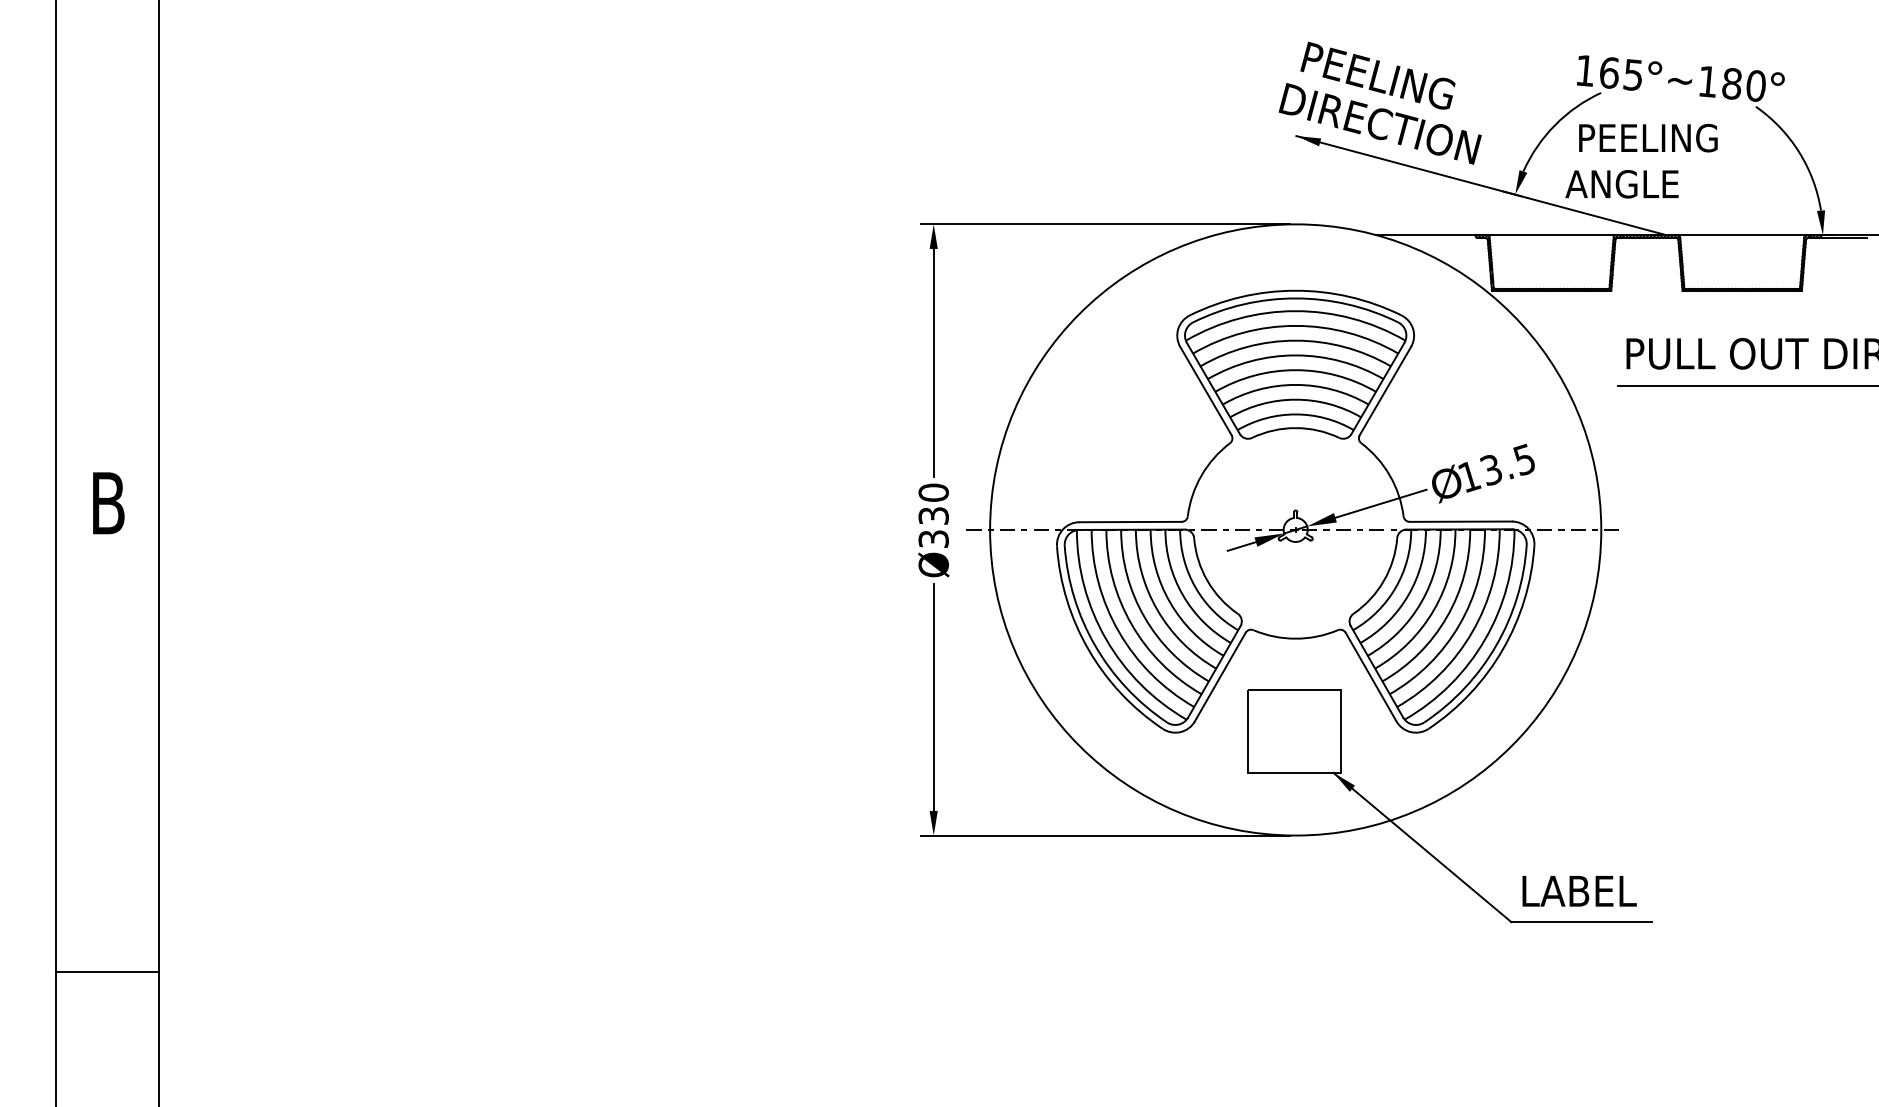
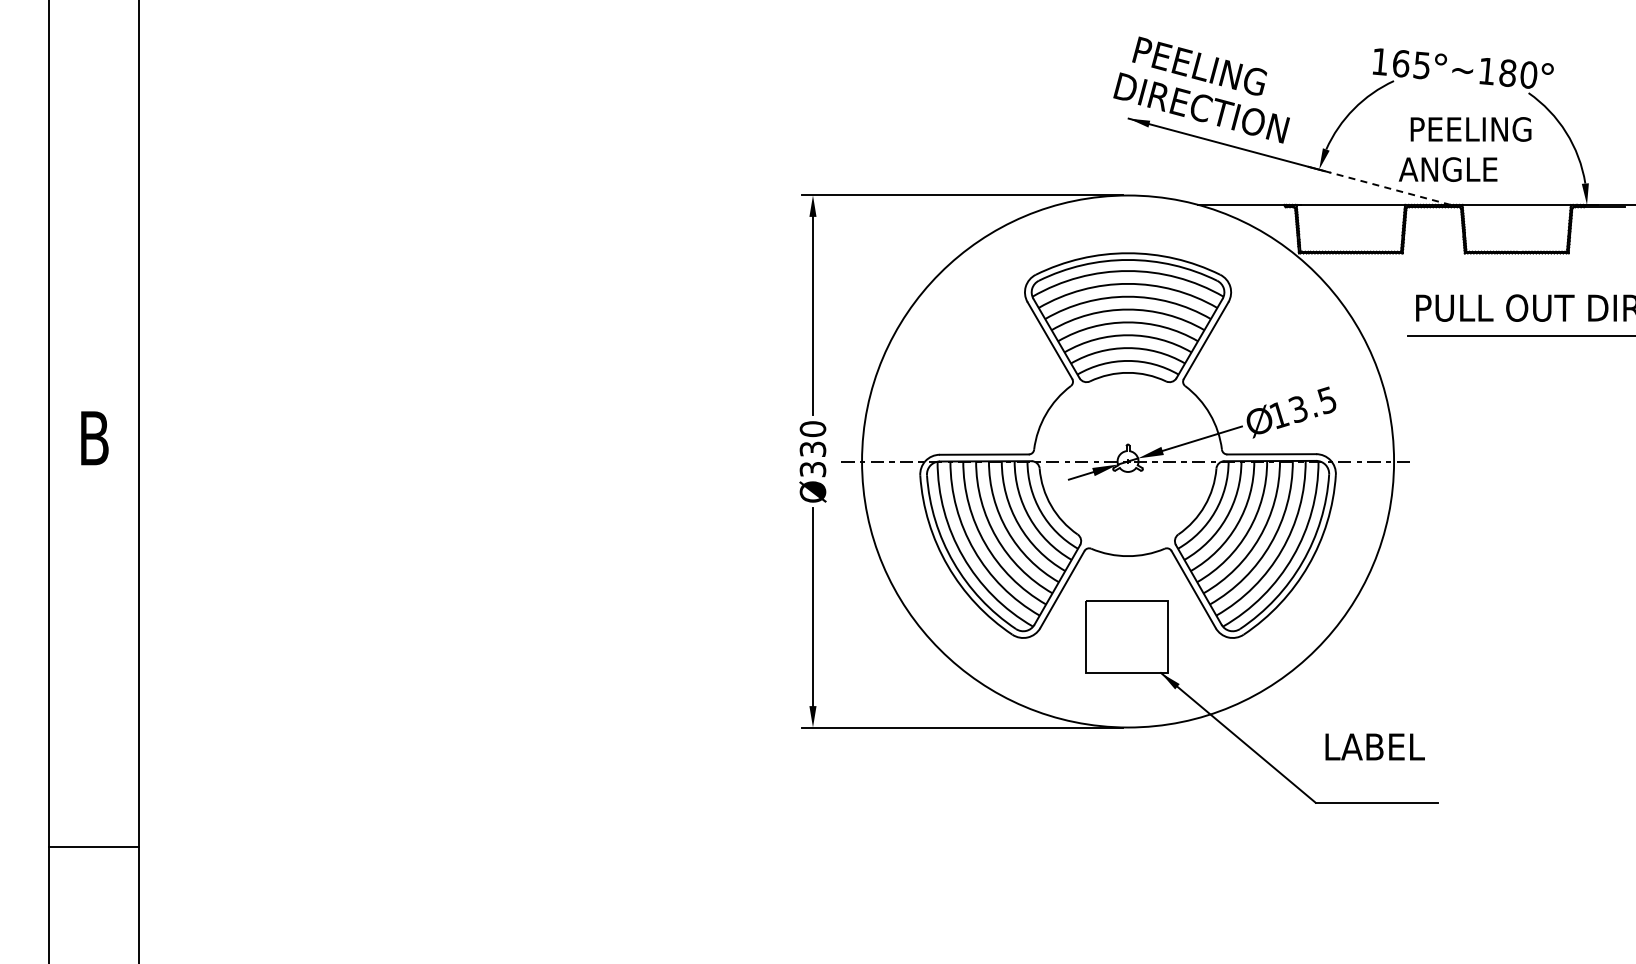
text: (1640, 161) -> (1464, 149), moved
line: (1597, 216) -> (1390, 188), solid -> dashed
text: (1578, 890) -> (1374, 746), moved

